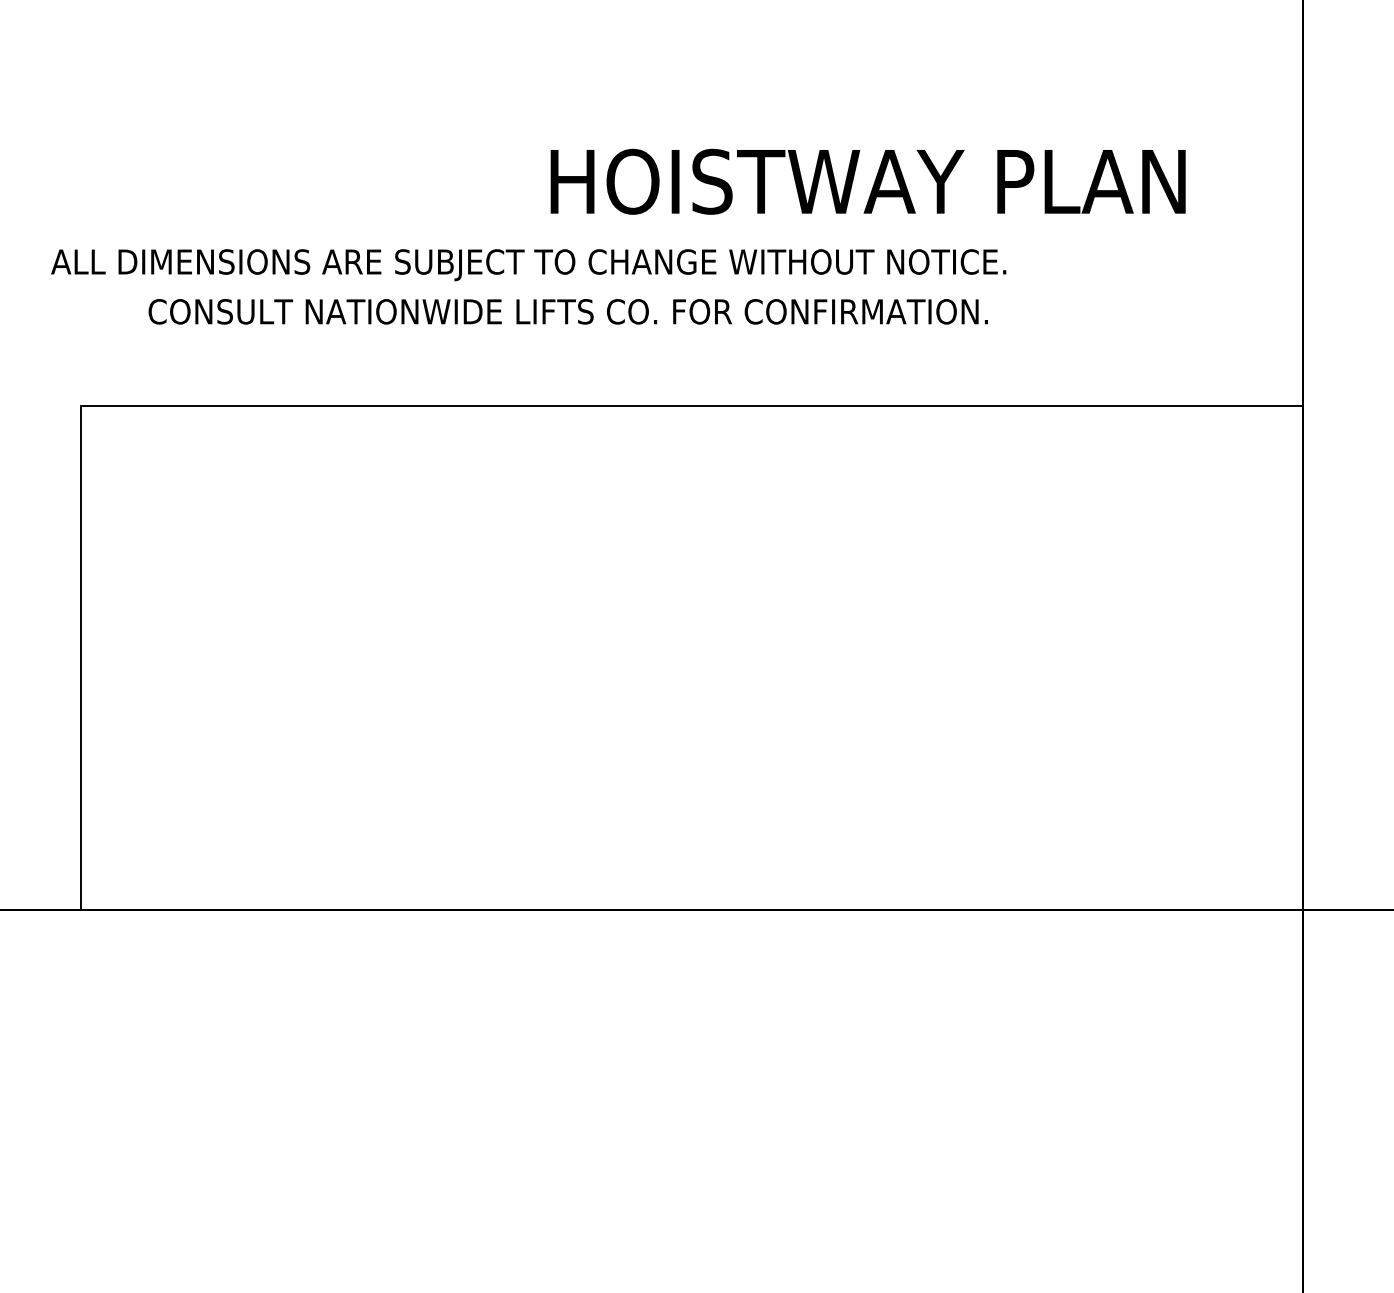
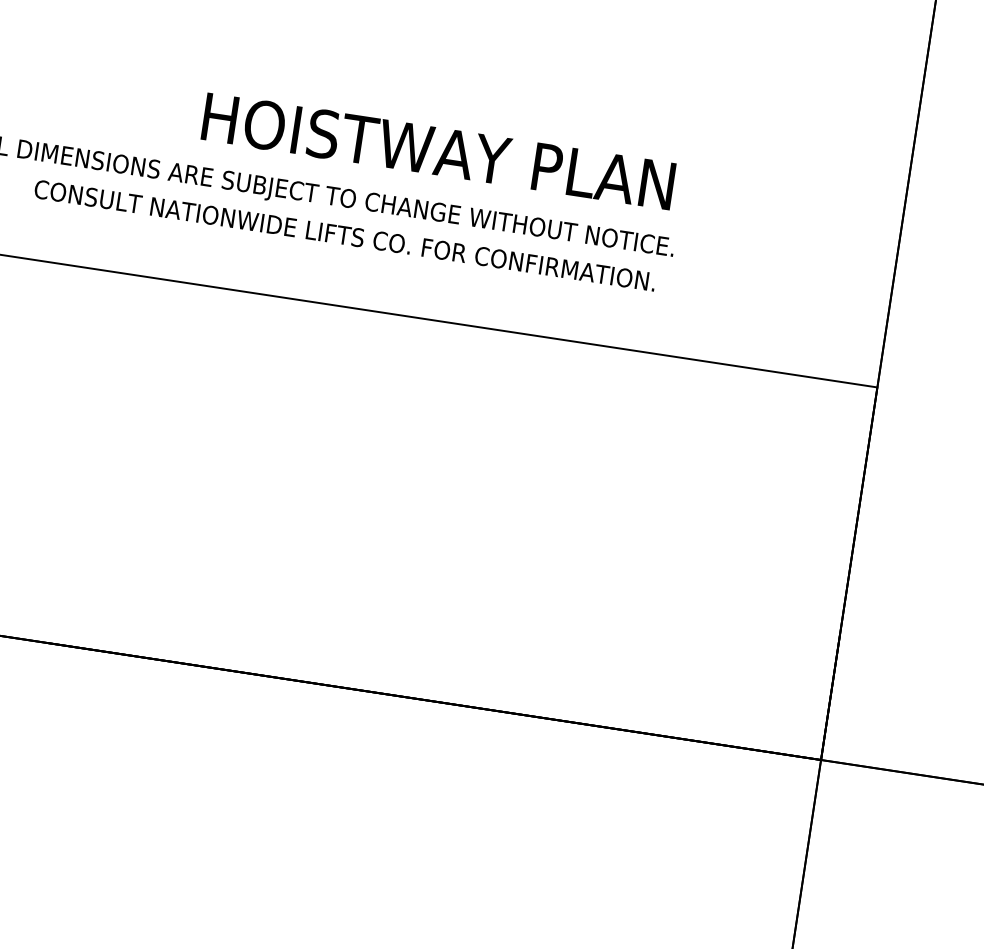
text: (867, 181) -> (438, 151), moved

